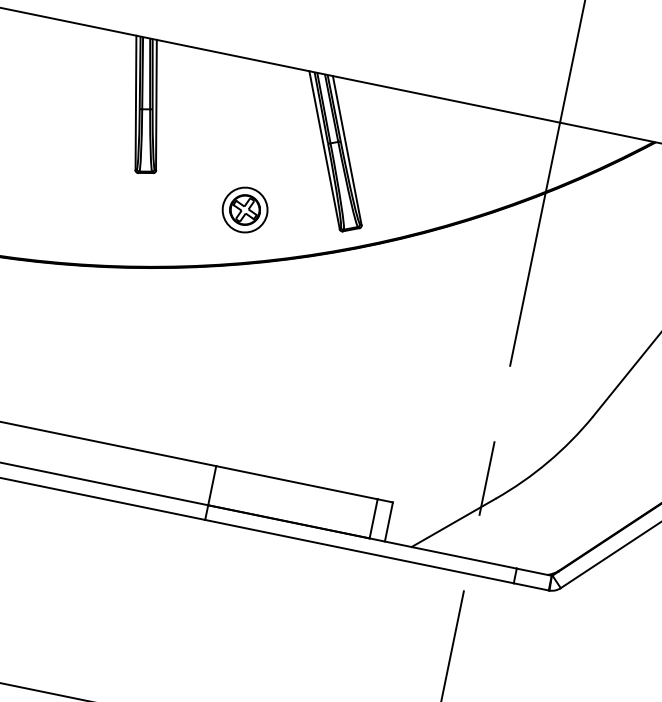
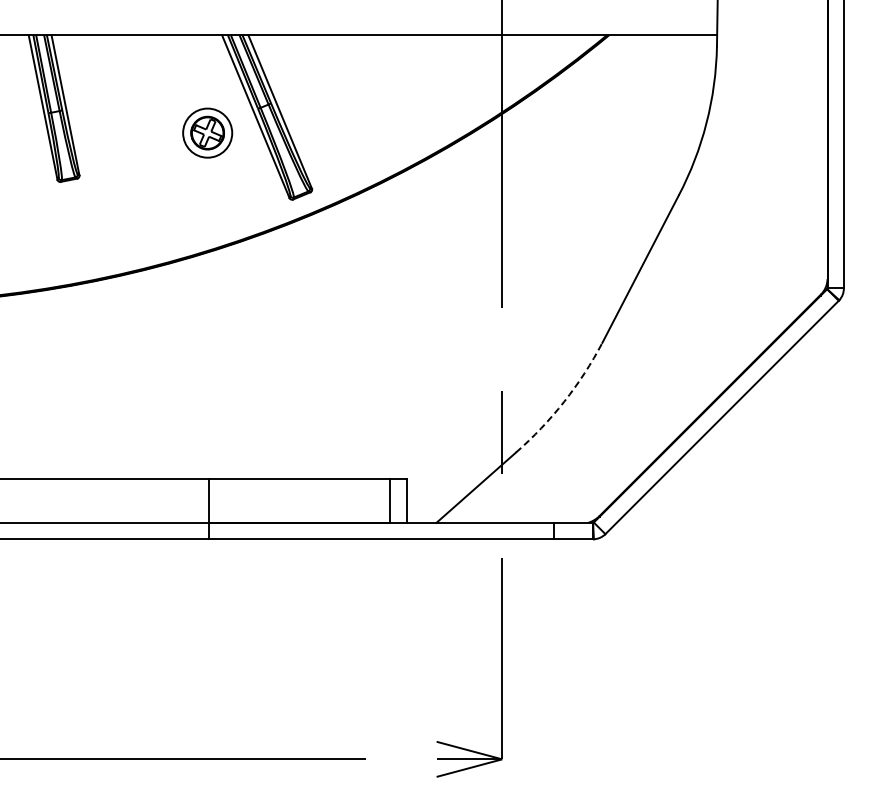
part: (245, 209) -> (207, 132), moved
arc: (548, 461) -> (564, 401), solid -> dashed

